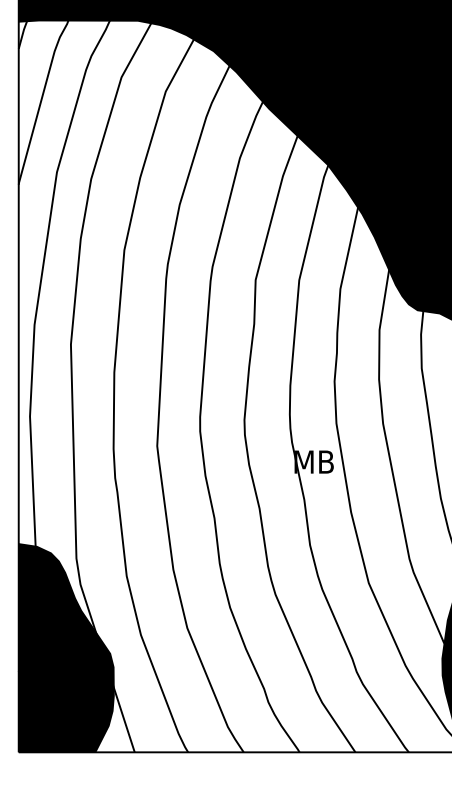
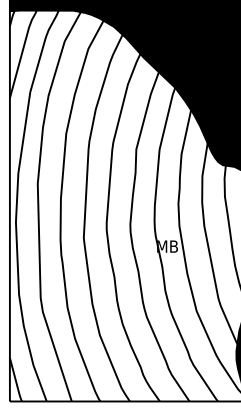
fill: (66, 647) -> (35, 345), removed

